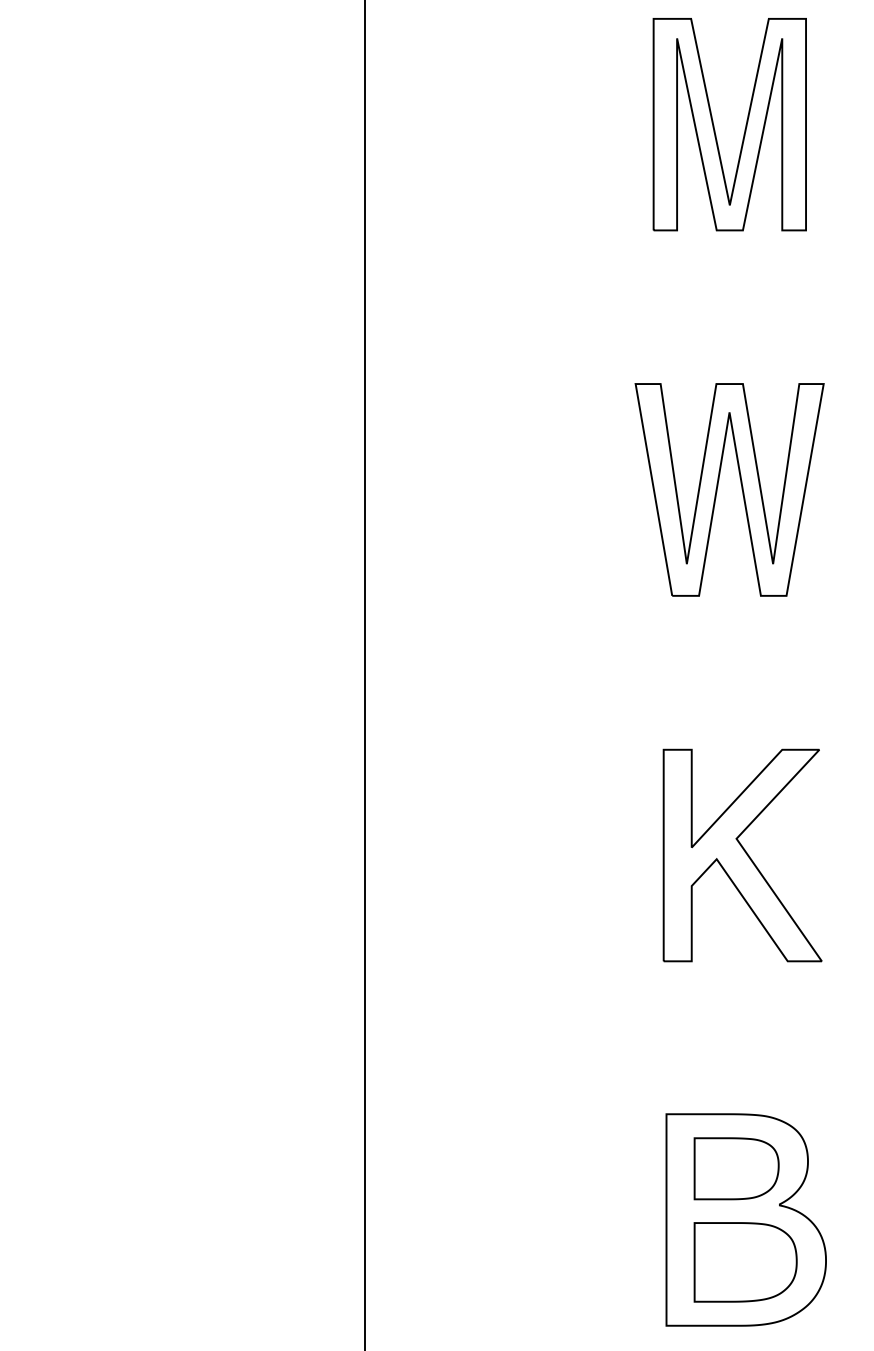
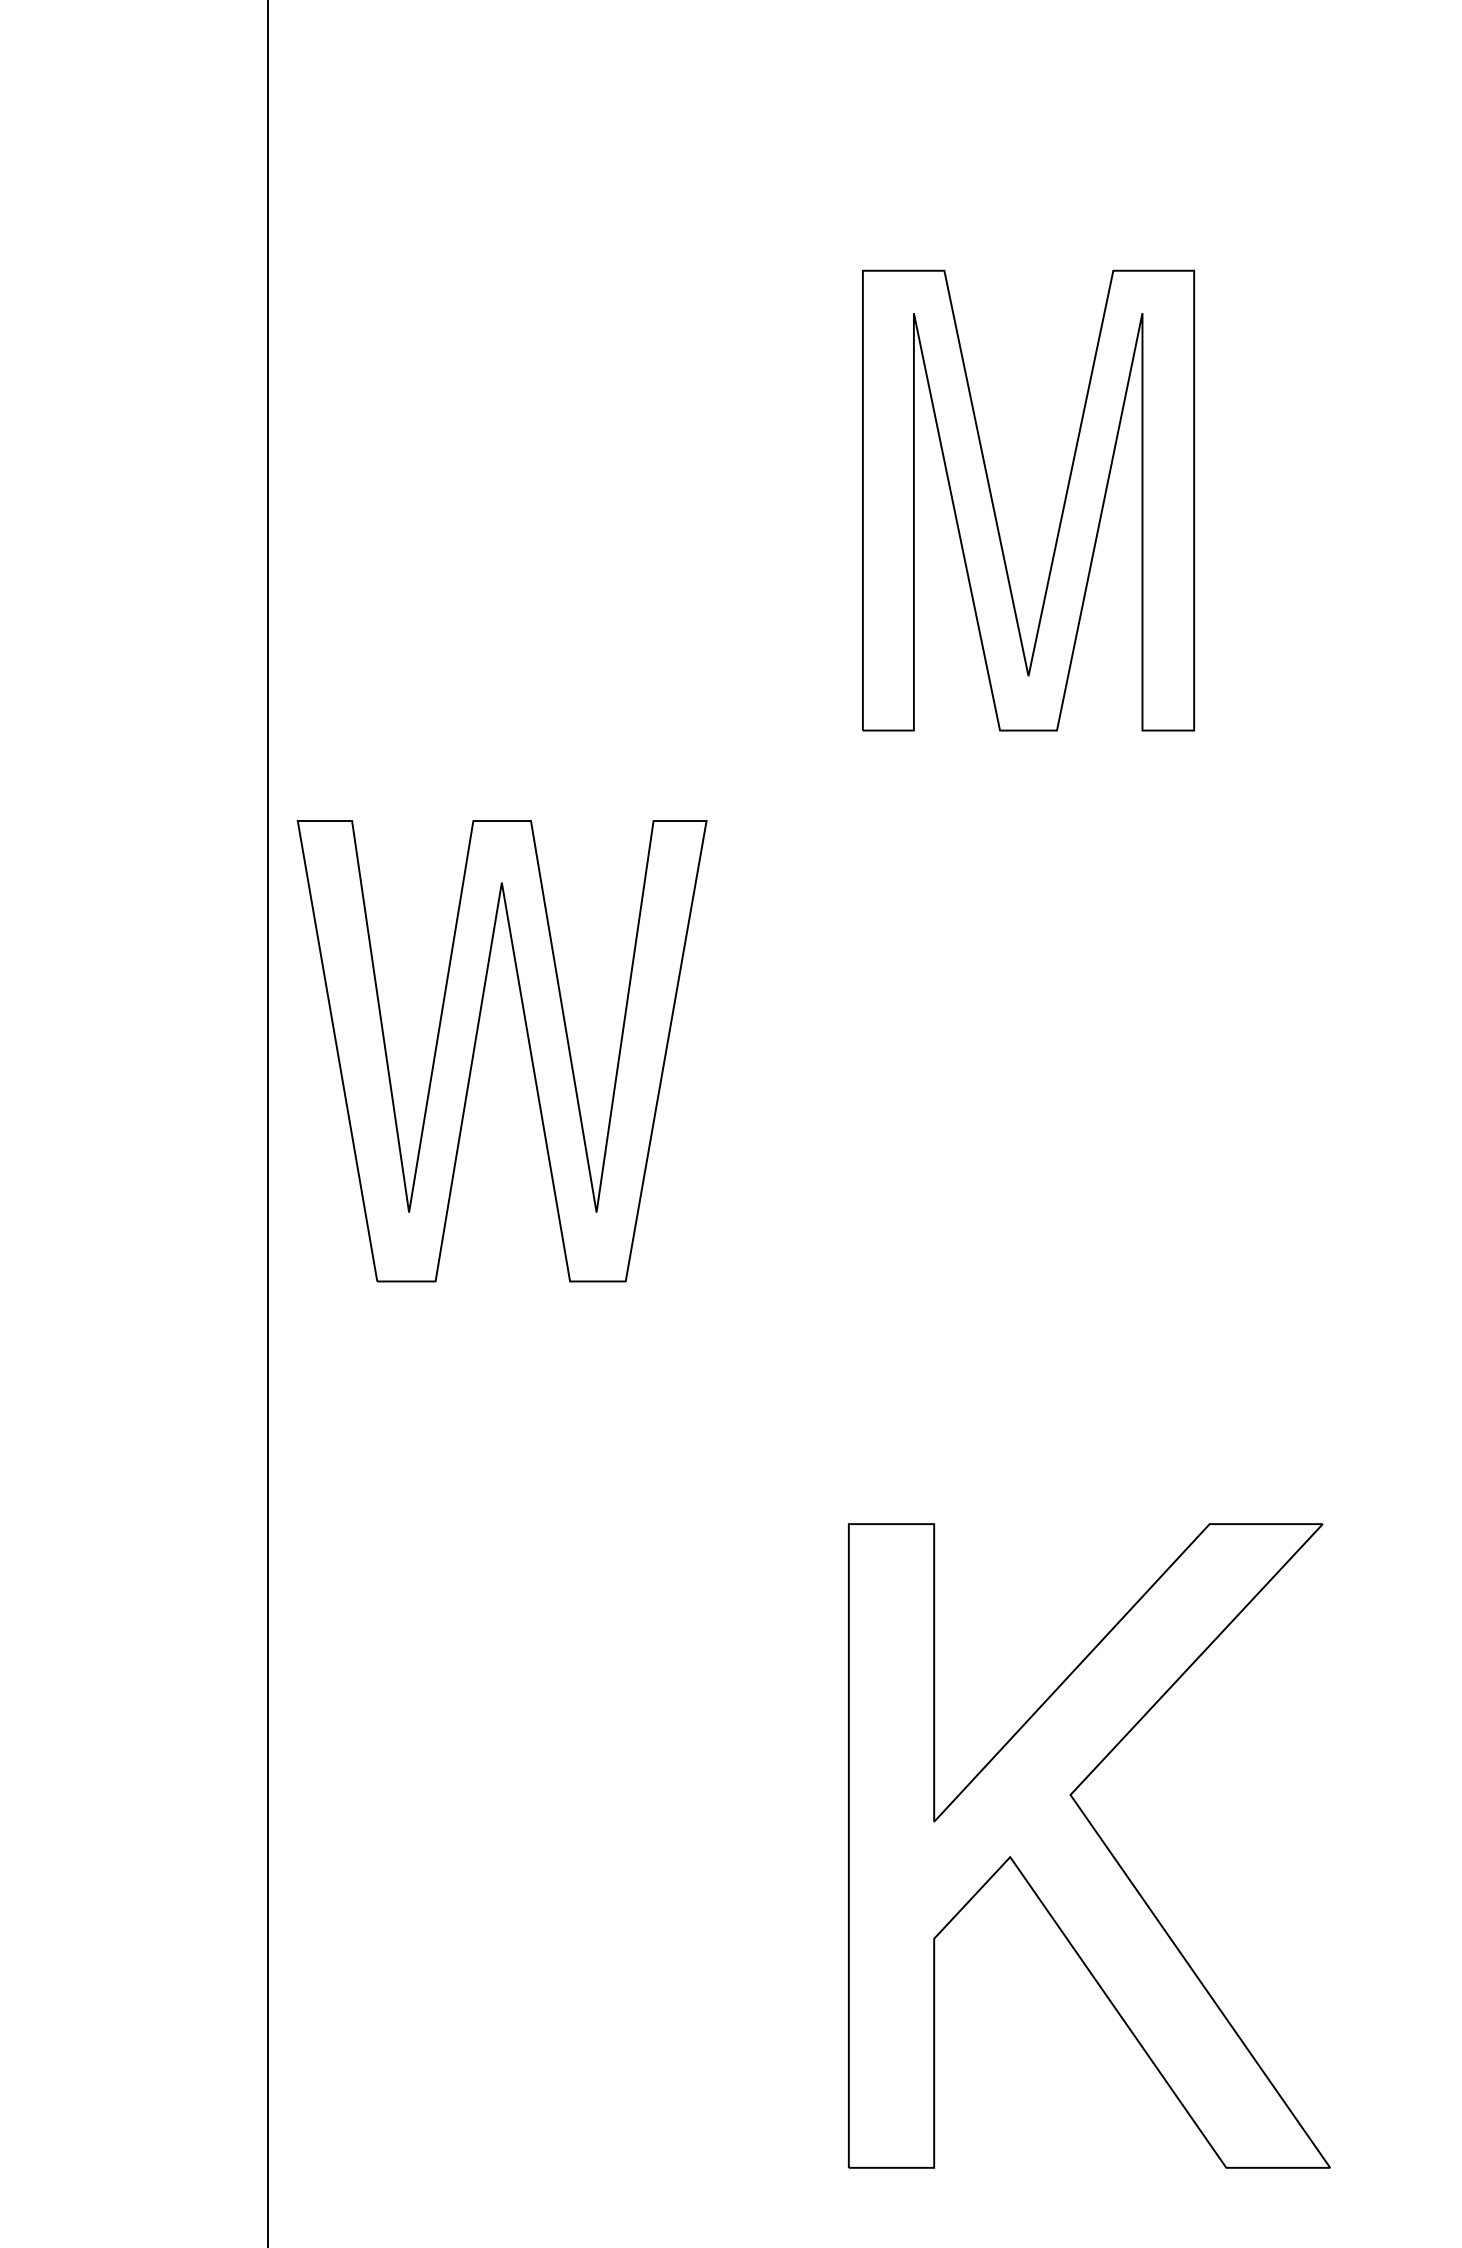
part: (714, 125) -> (995, 502), moved
part: (718, 486) -> (477, 1043), moved
part: (742, 855) -> (1088, 1845), size x1.4

